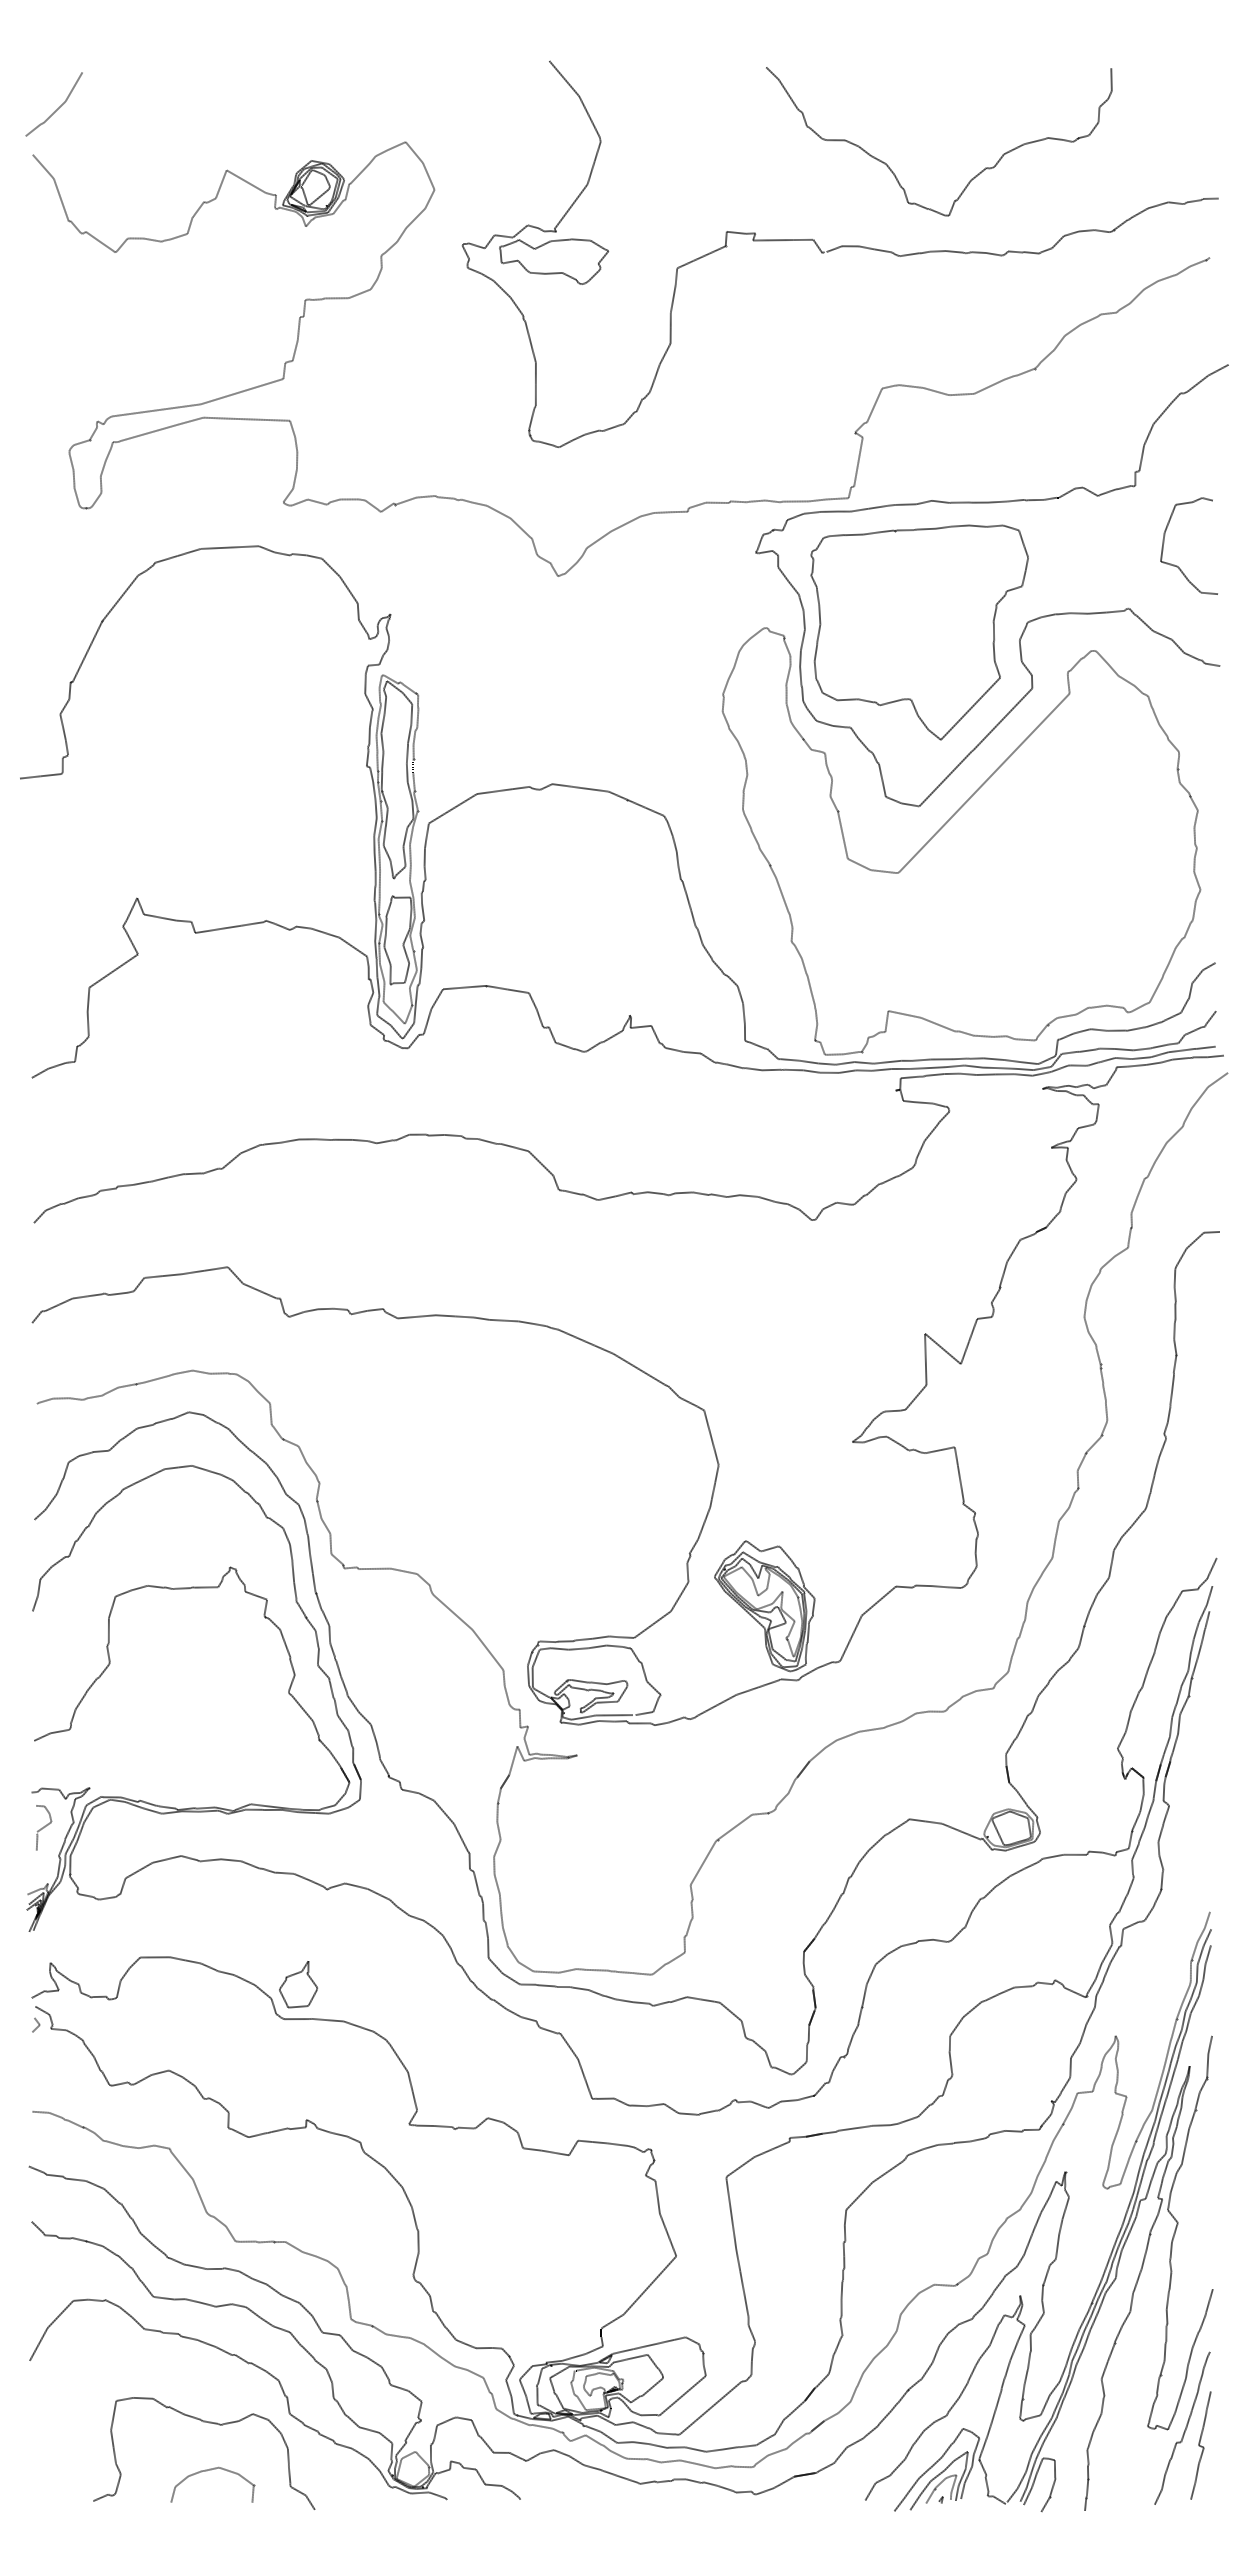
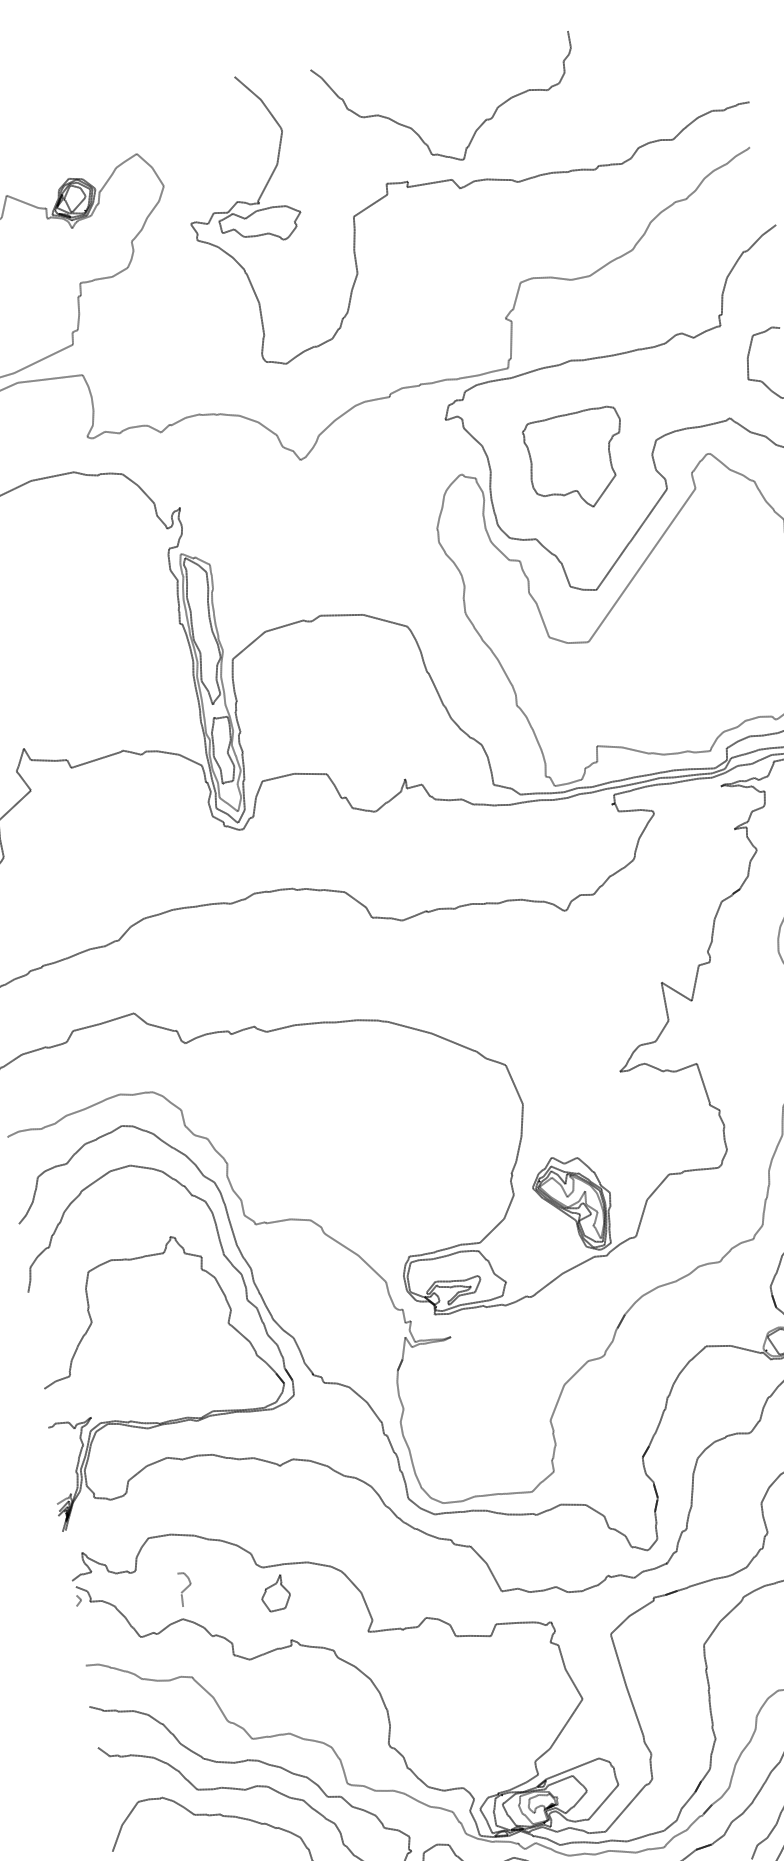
curve: (971, 178) -> (476, 129), moved
part: (919, 632) -> (576, 460), size x0.6
part: (44, 1827) -> (186, 1588), moved
part: (298, 1984) -> (275, 1593), moved

